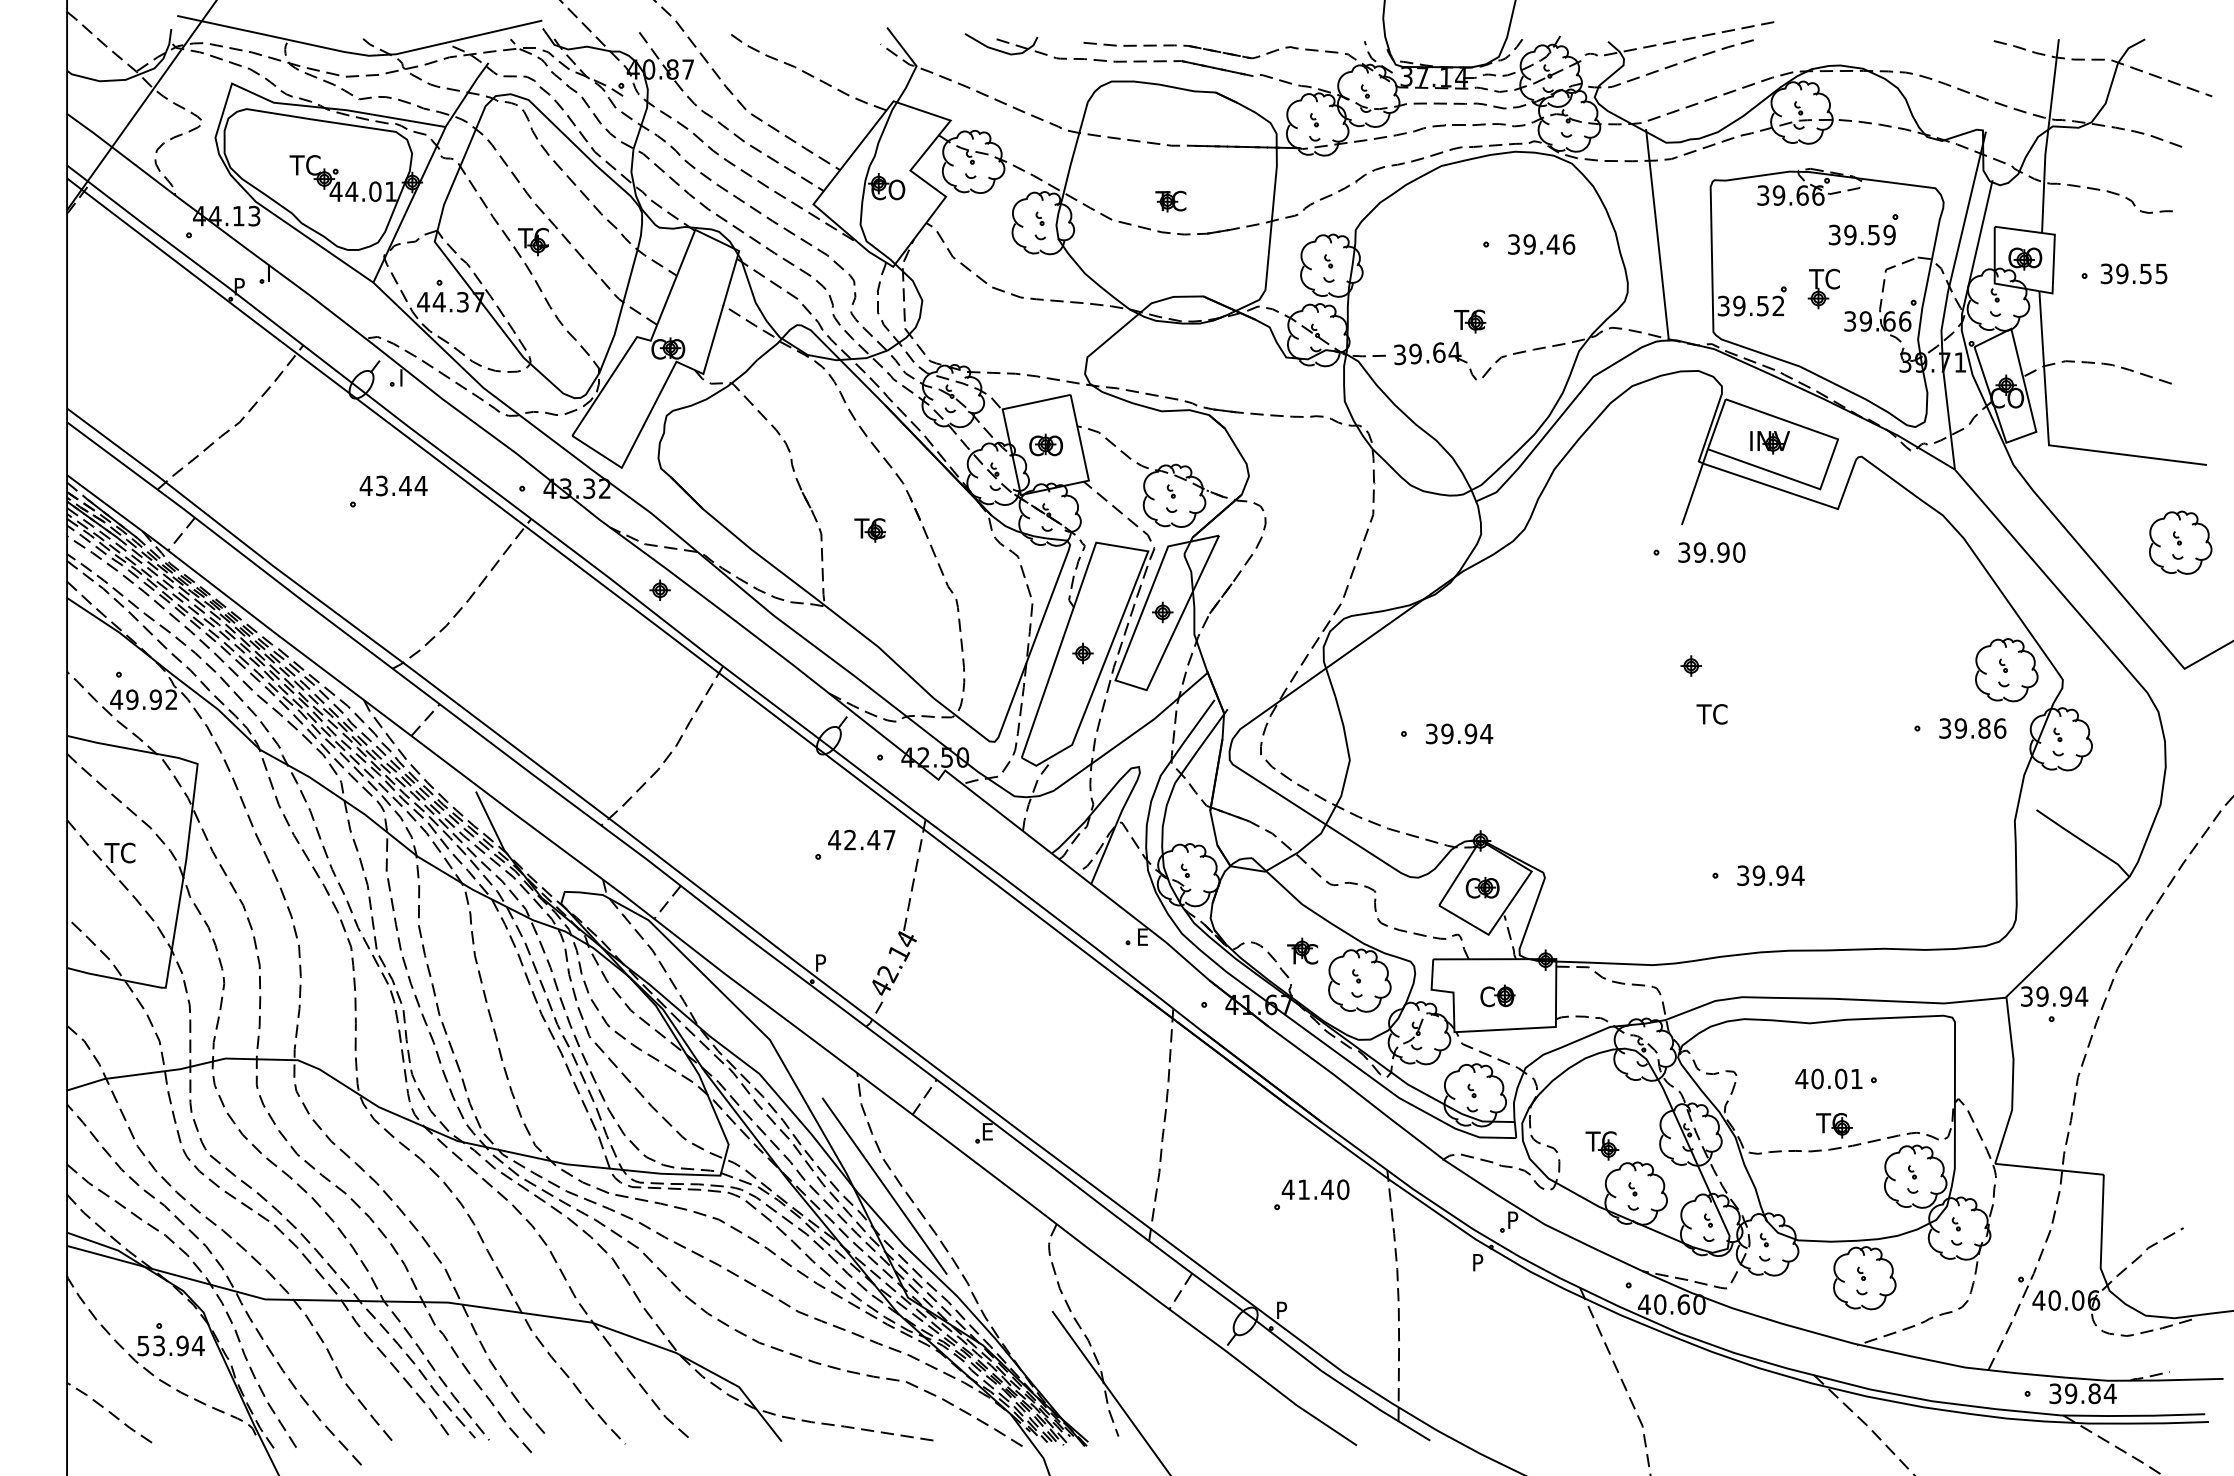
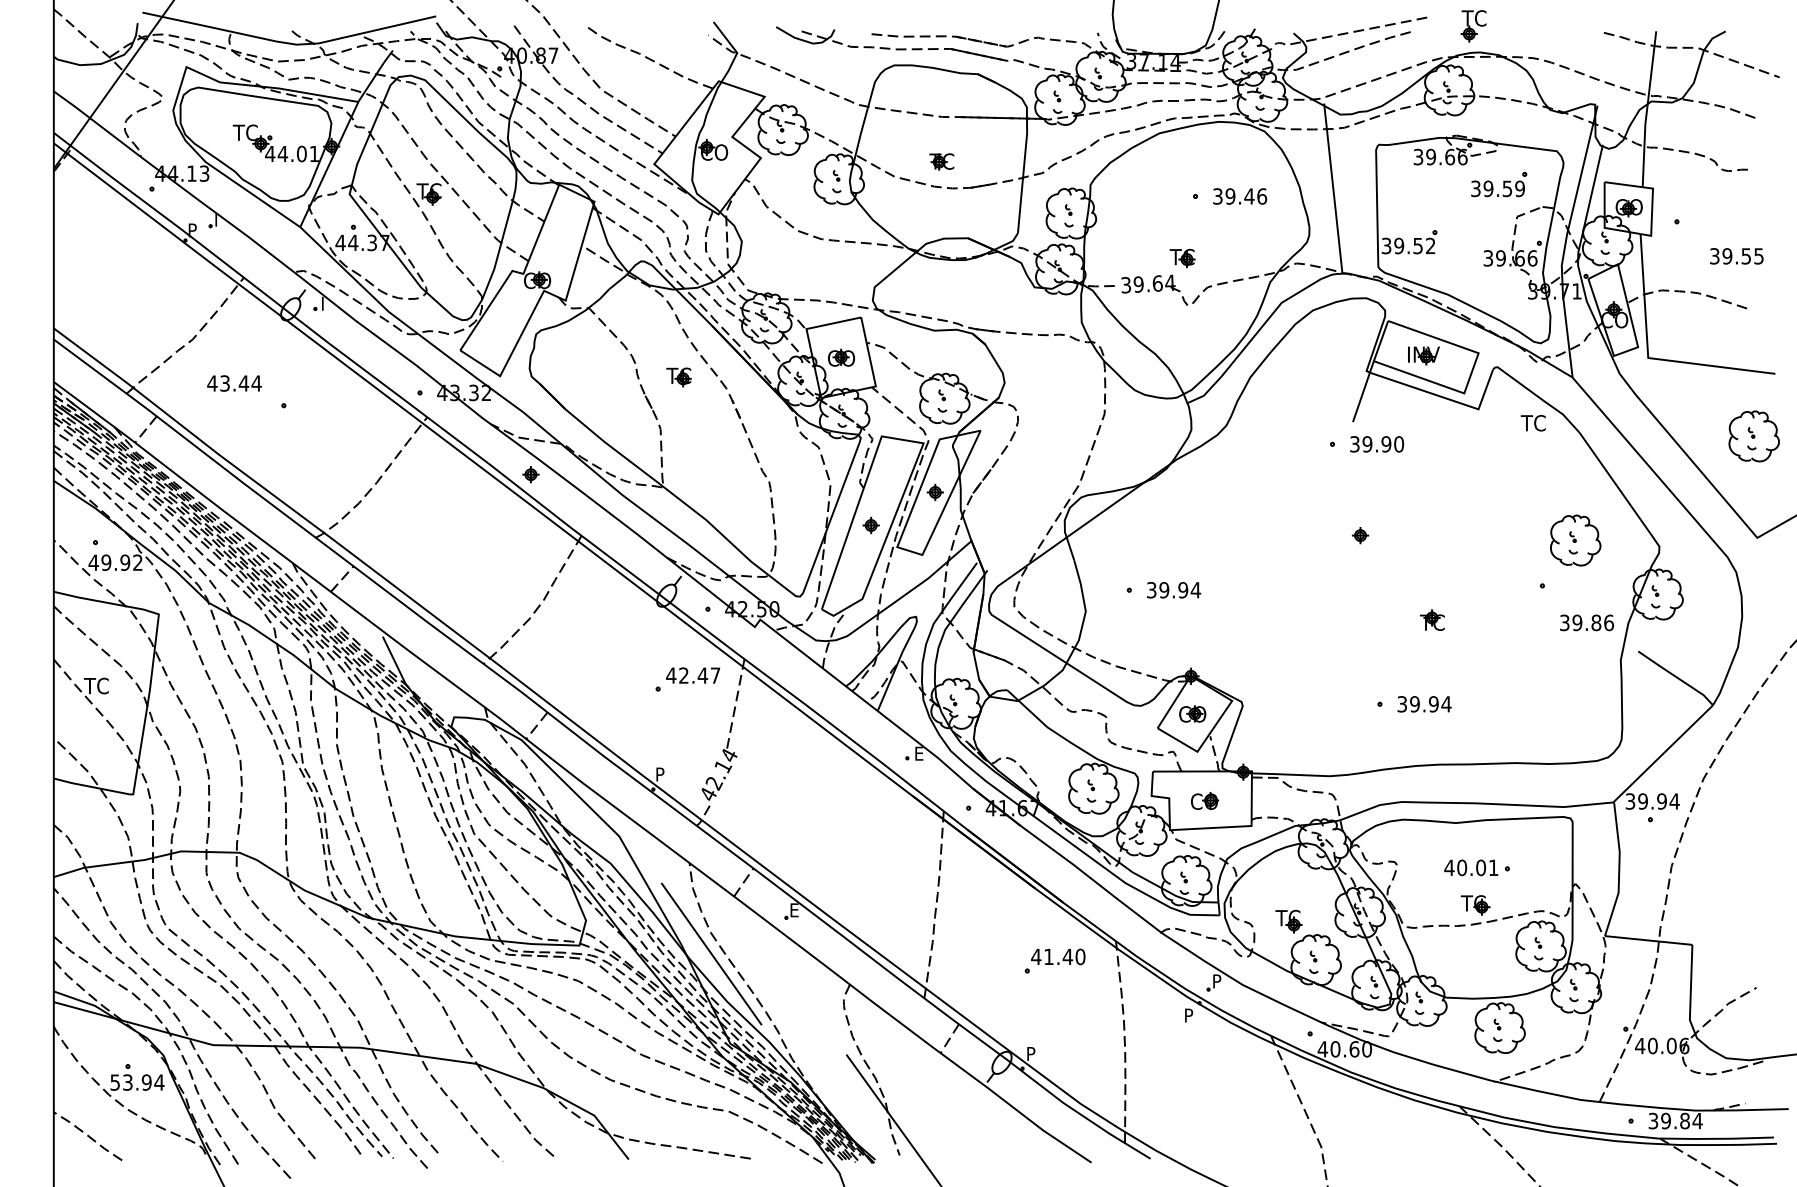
text: (2133, 273) -> (1736, 256), moved
part: (1823, 288) -> (1473, 25), moved
text: (393, 485) -> (234, 383), moved
part: (869, 530) -> (678, 377), moved
part: (2006, 670) -> (1575, 540), moved
text: (1711, 714) -> (1532, 423), moved
text: (1972, 728) -> (1586, 622), moved
part: (1302, 950) -> (1432, 619), moved

